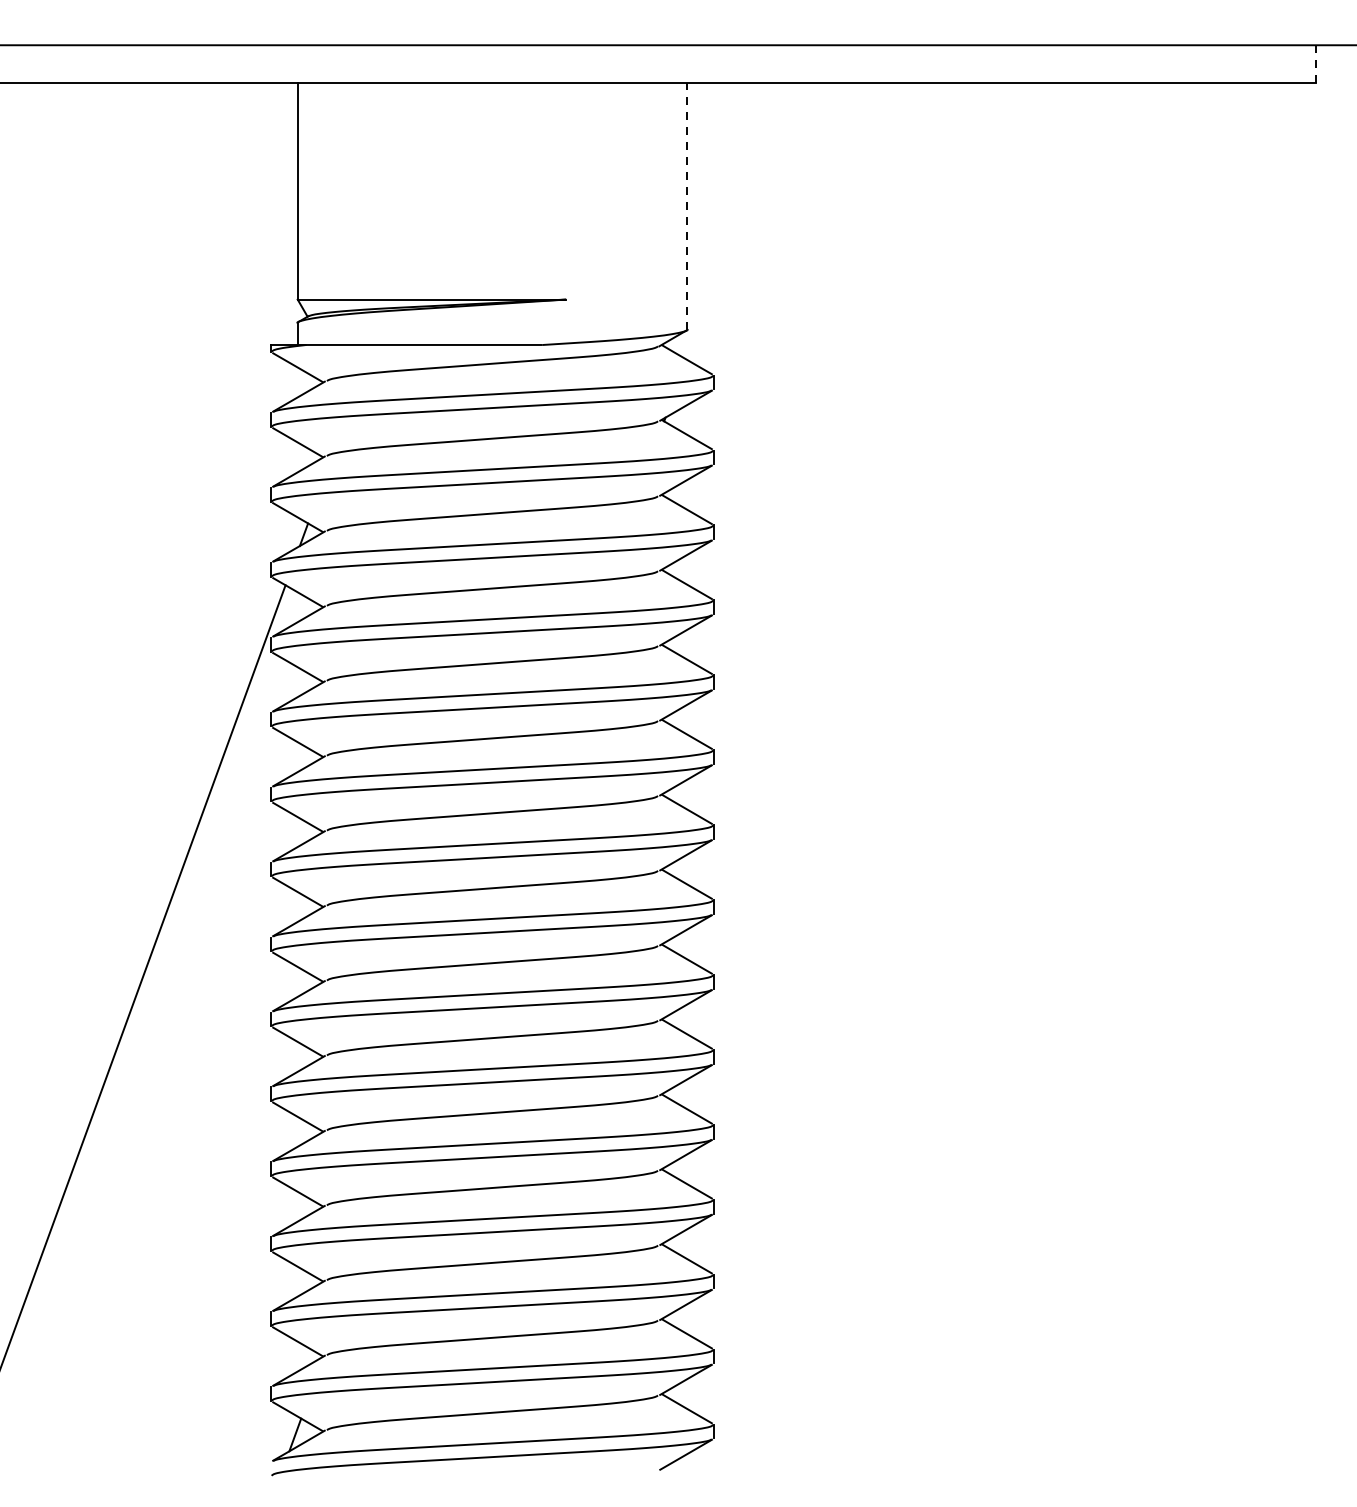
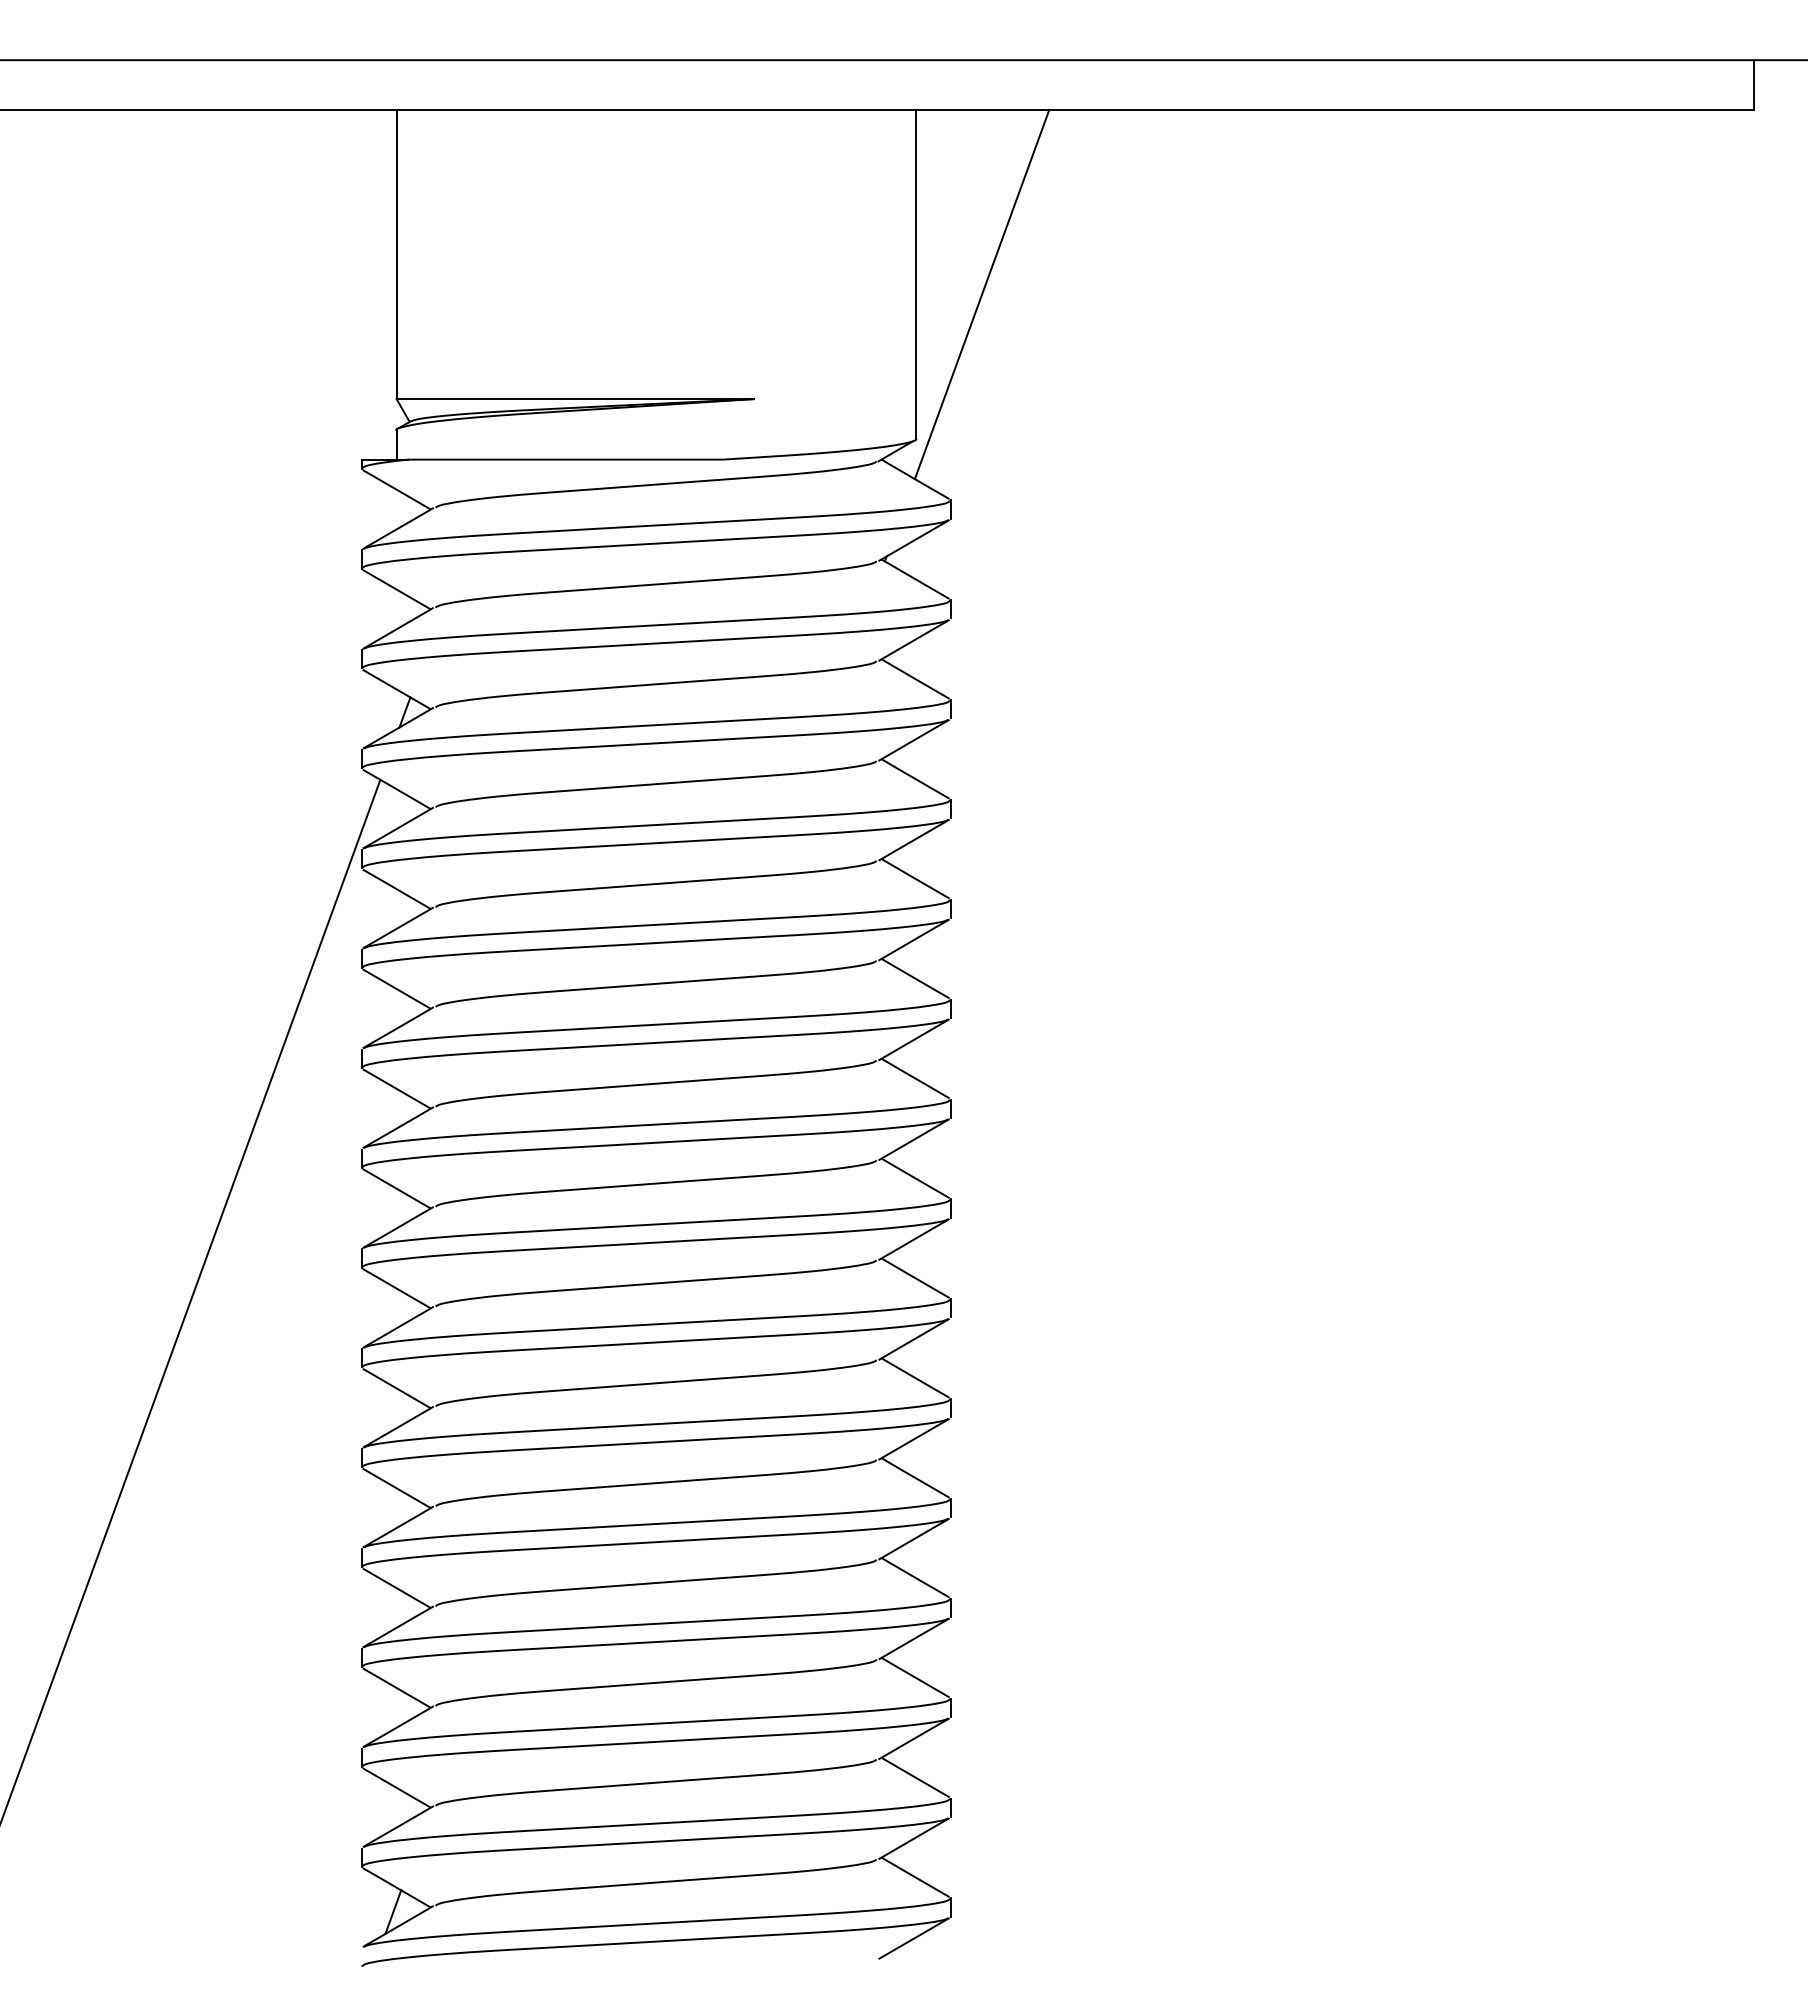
line: (1315, 64) -> (1753, 85), dashed -> solid
line: (687, 206) -> (915, 274), dashed -> solid
line: (736, 221) -> (981, 294), added

